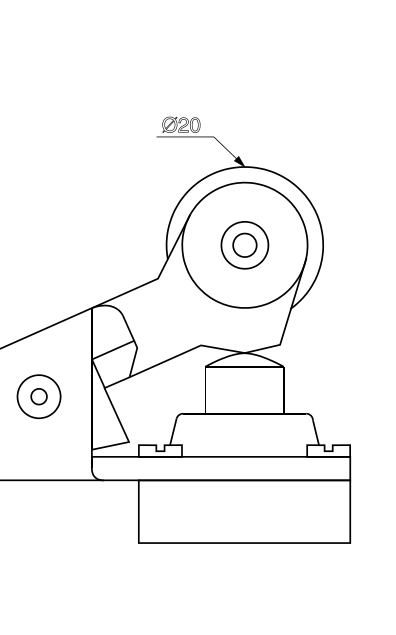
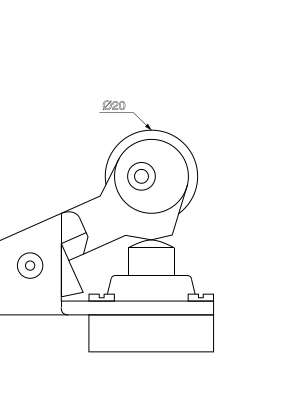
part: (244, 245) -> (141, 176), moved

